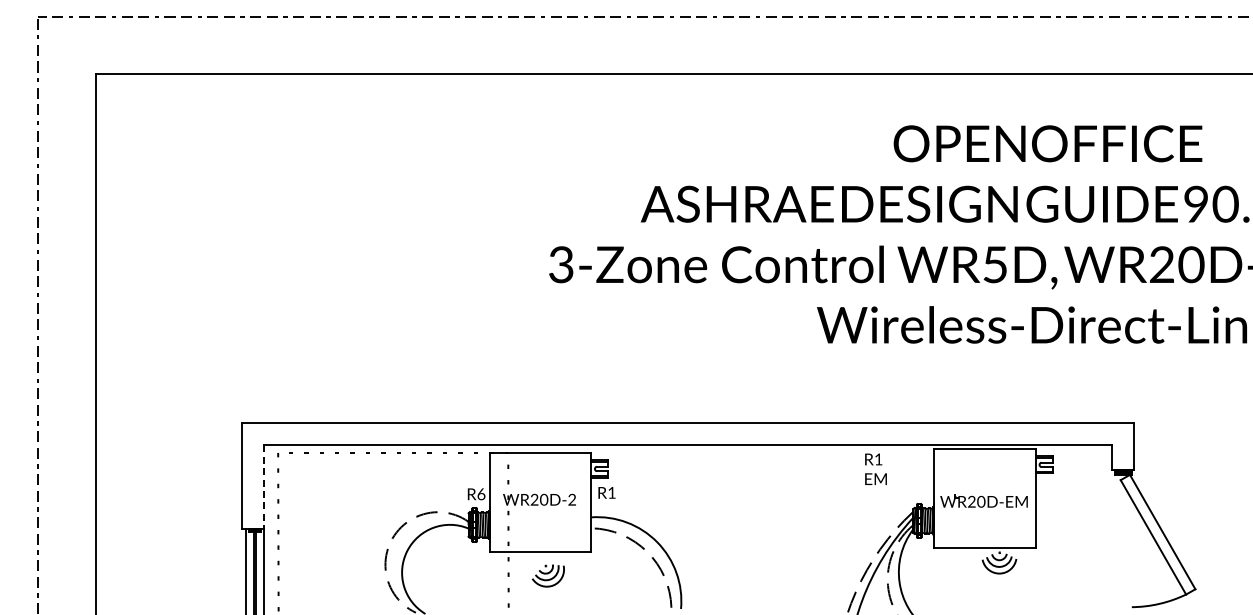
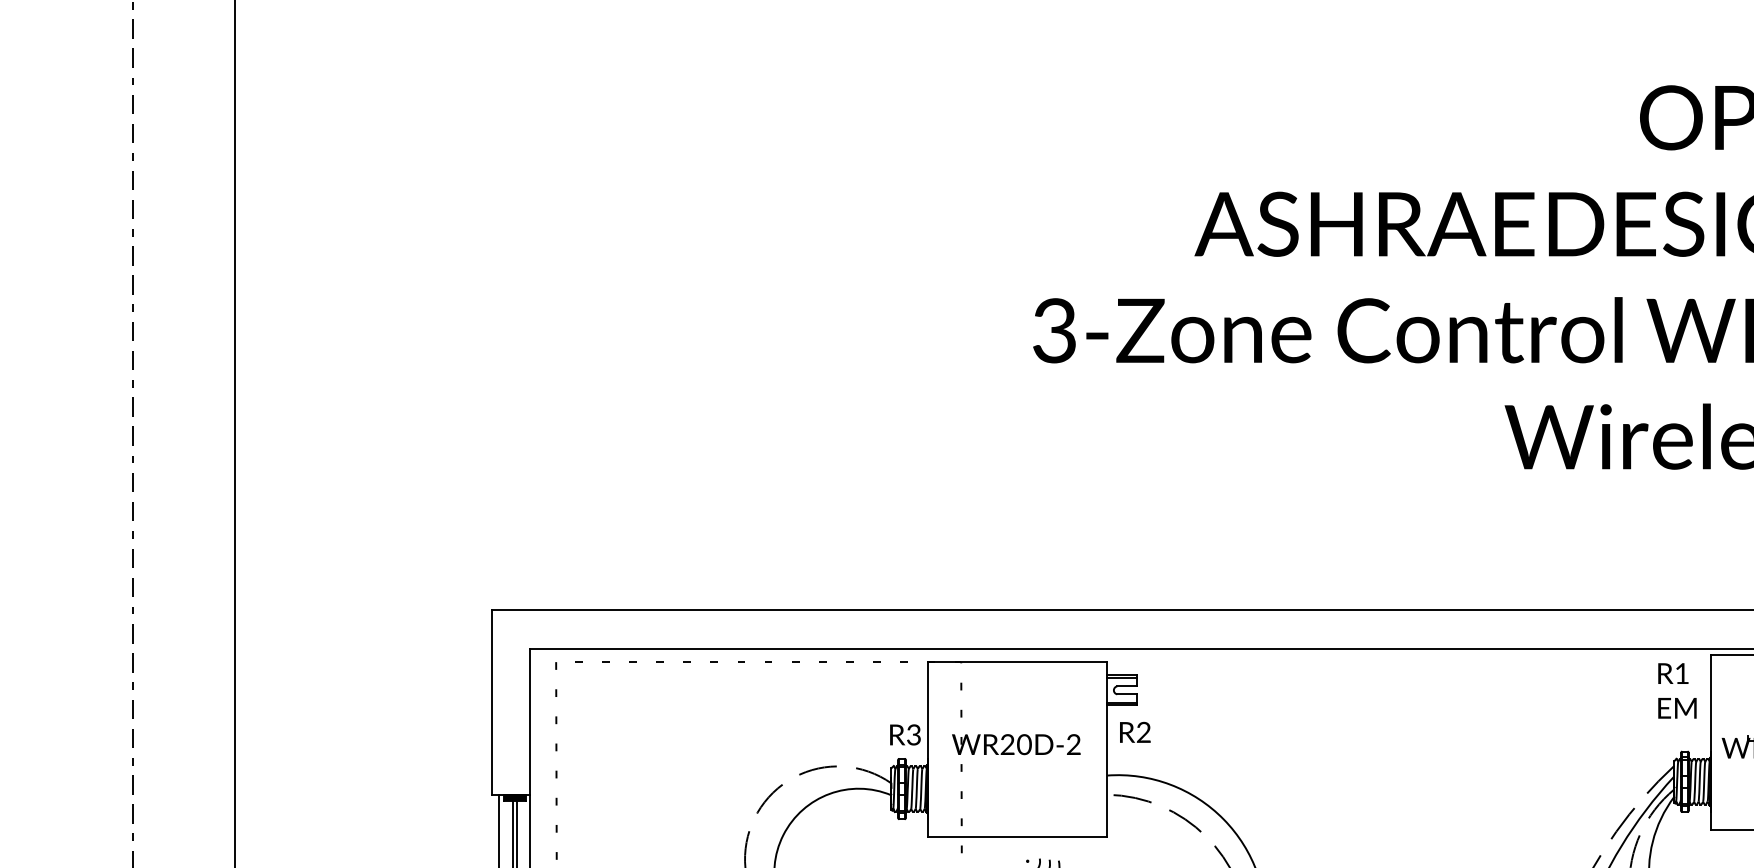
text: (875, 468) -> (1676, 689), moved
line: (263, 487) -> (530, 722), dashed -> solid
text: (611, 492) -> (1143, 731), R1 -> R2
text: (481, 493) -> (914, 733), R6 -> R3

